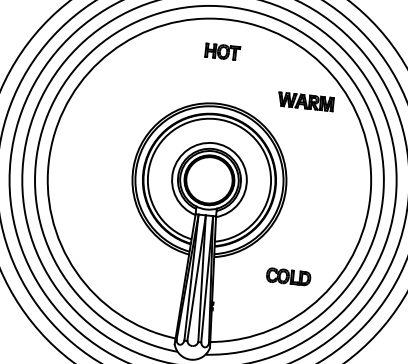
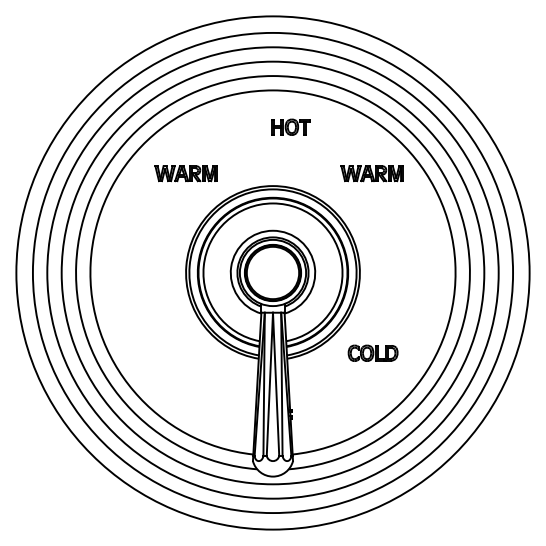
part: (222, 51) -> (290, 126), moved
part: (141, 84) -> (185, 173), added
part: (288, 276) -> (372, 352), moved

